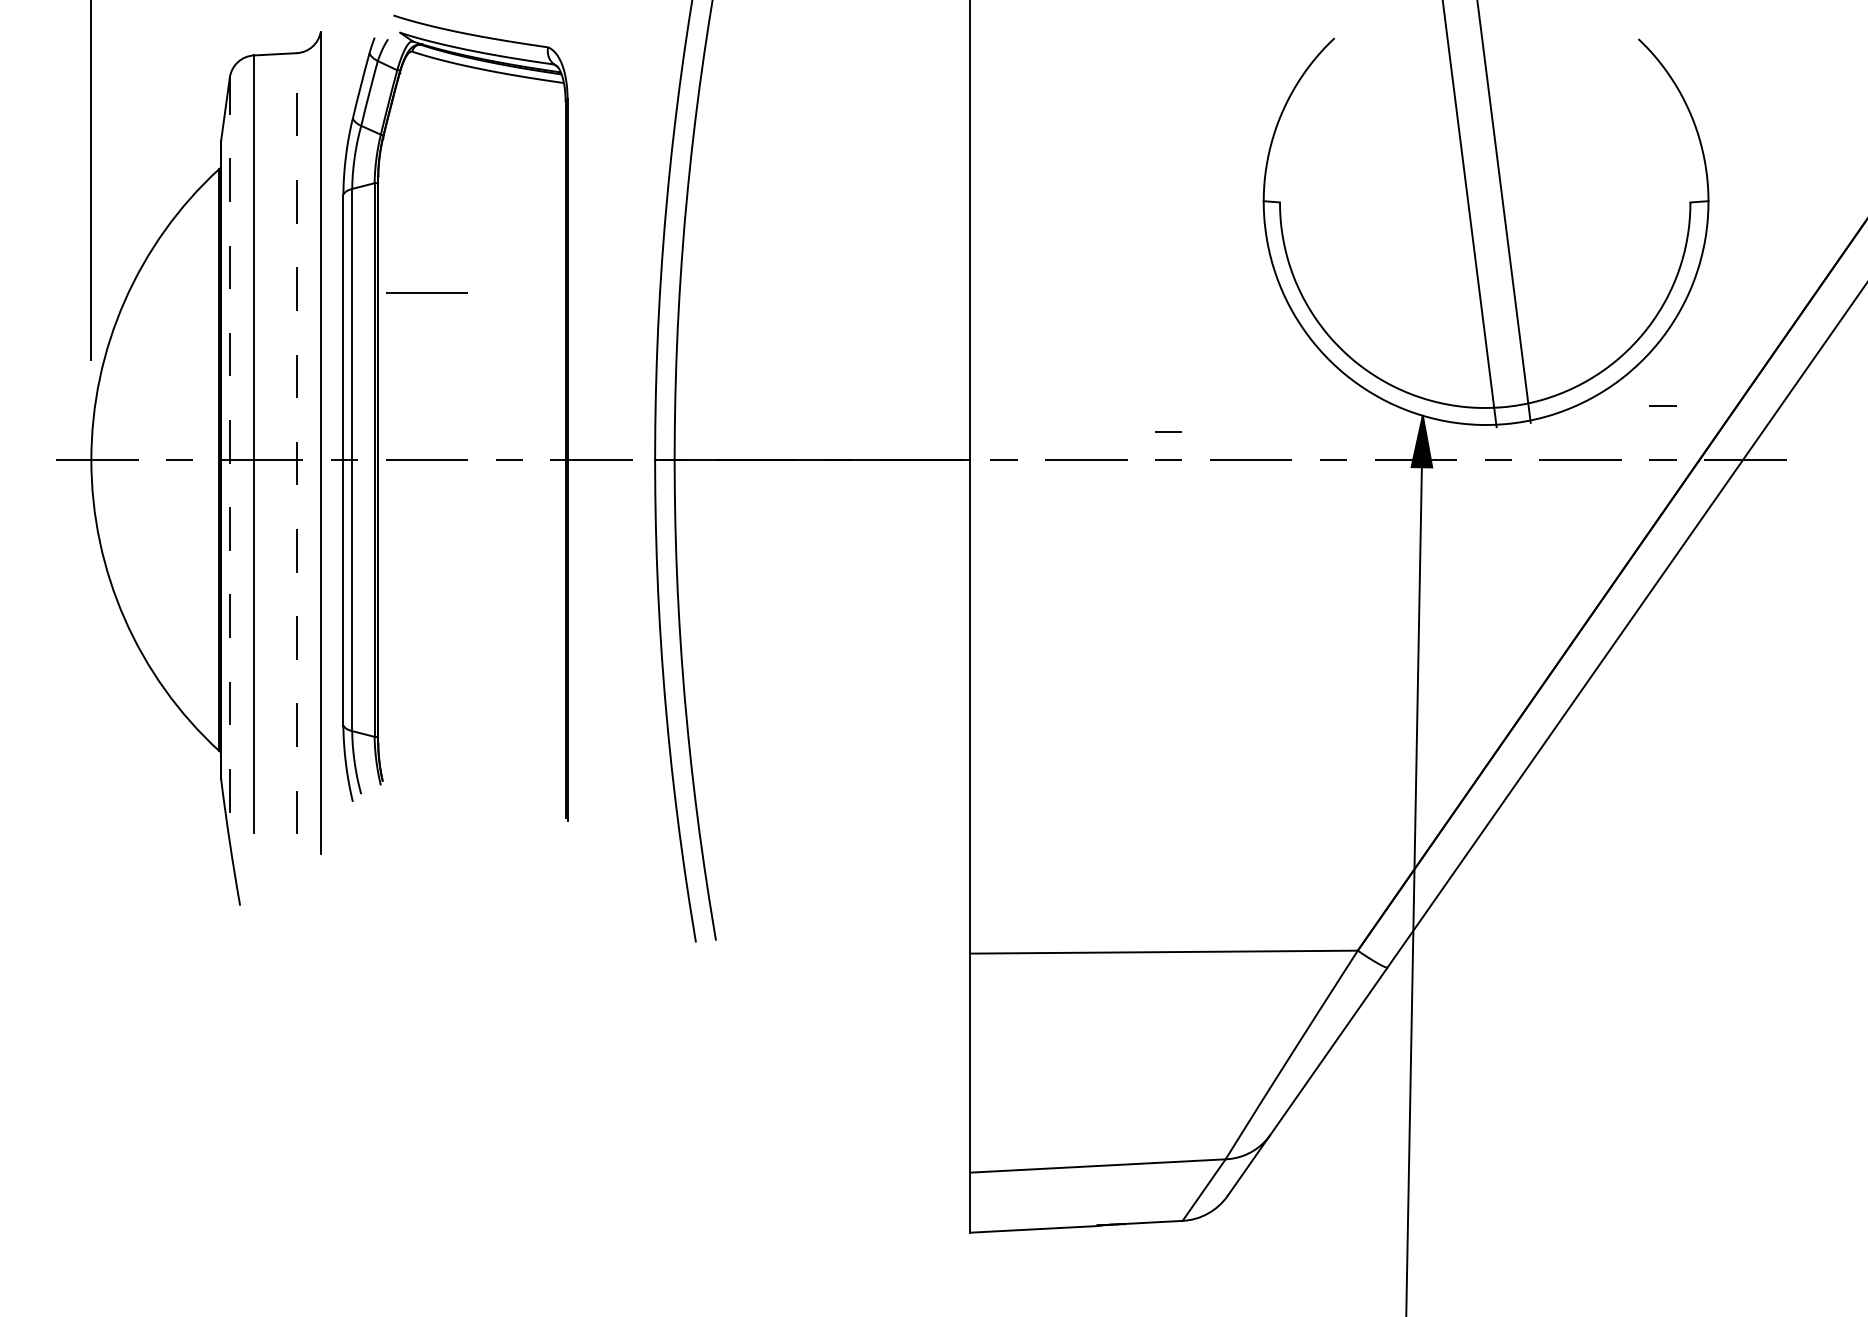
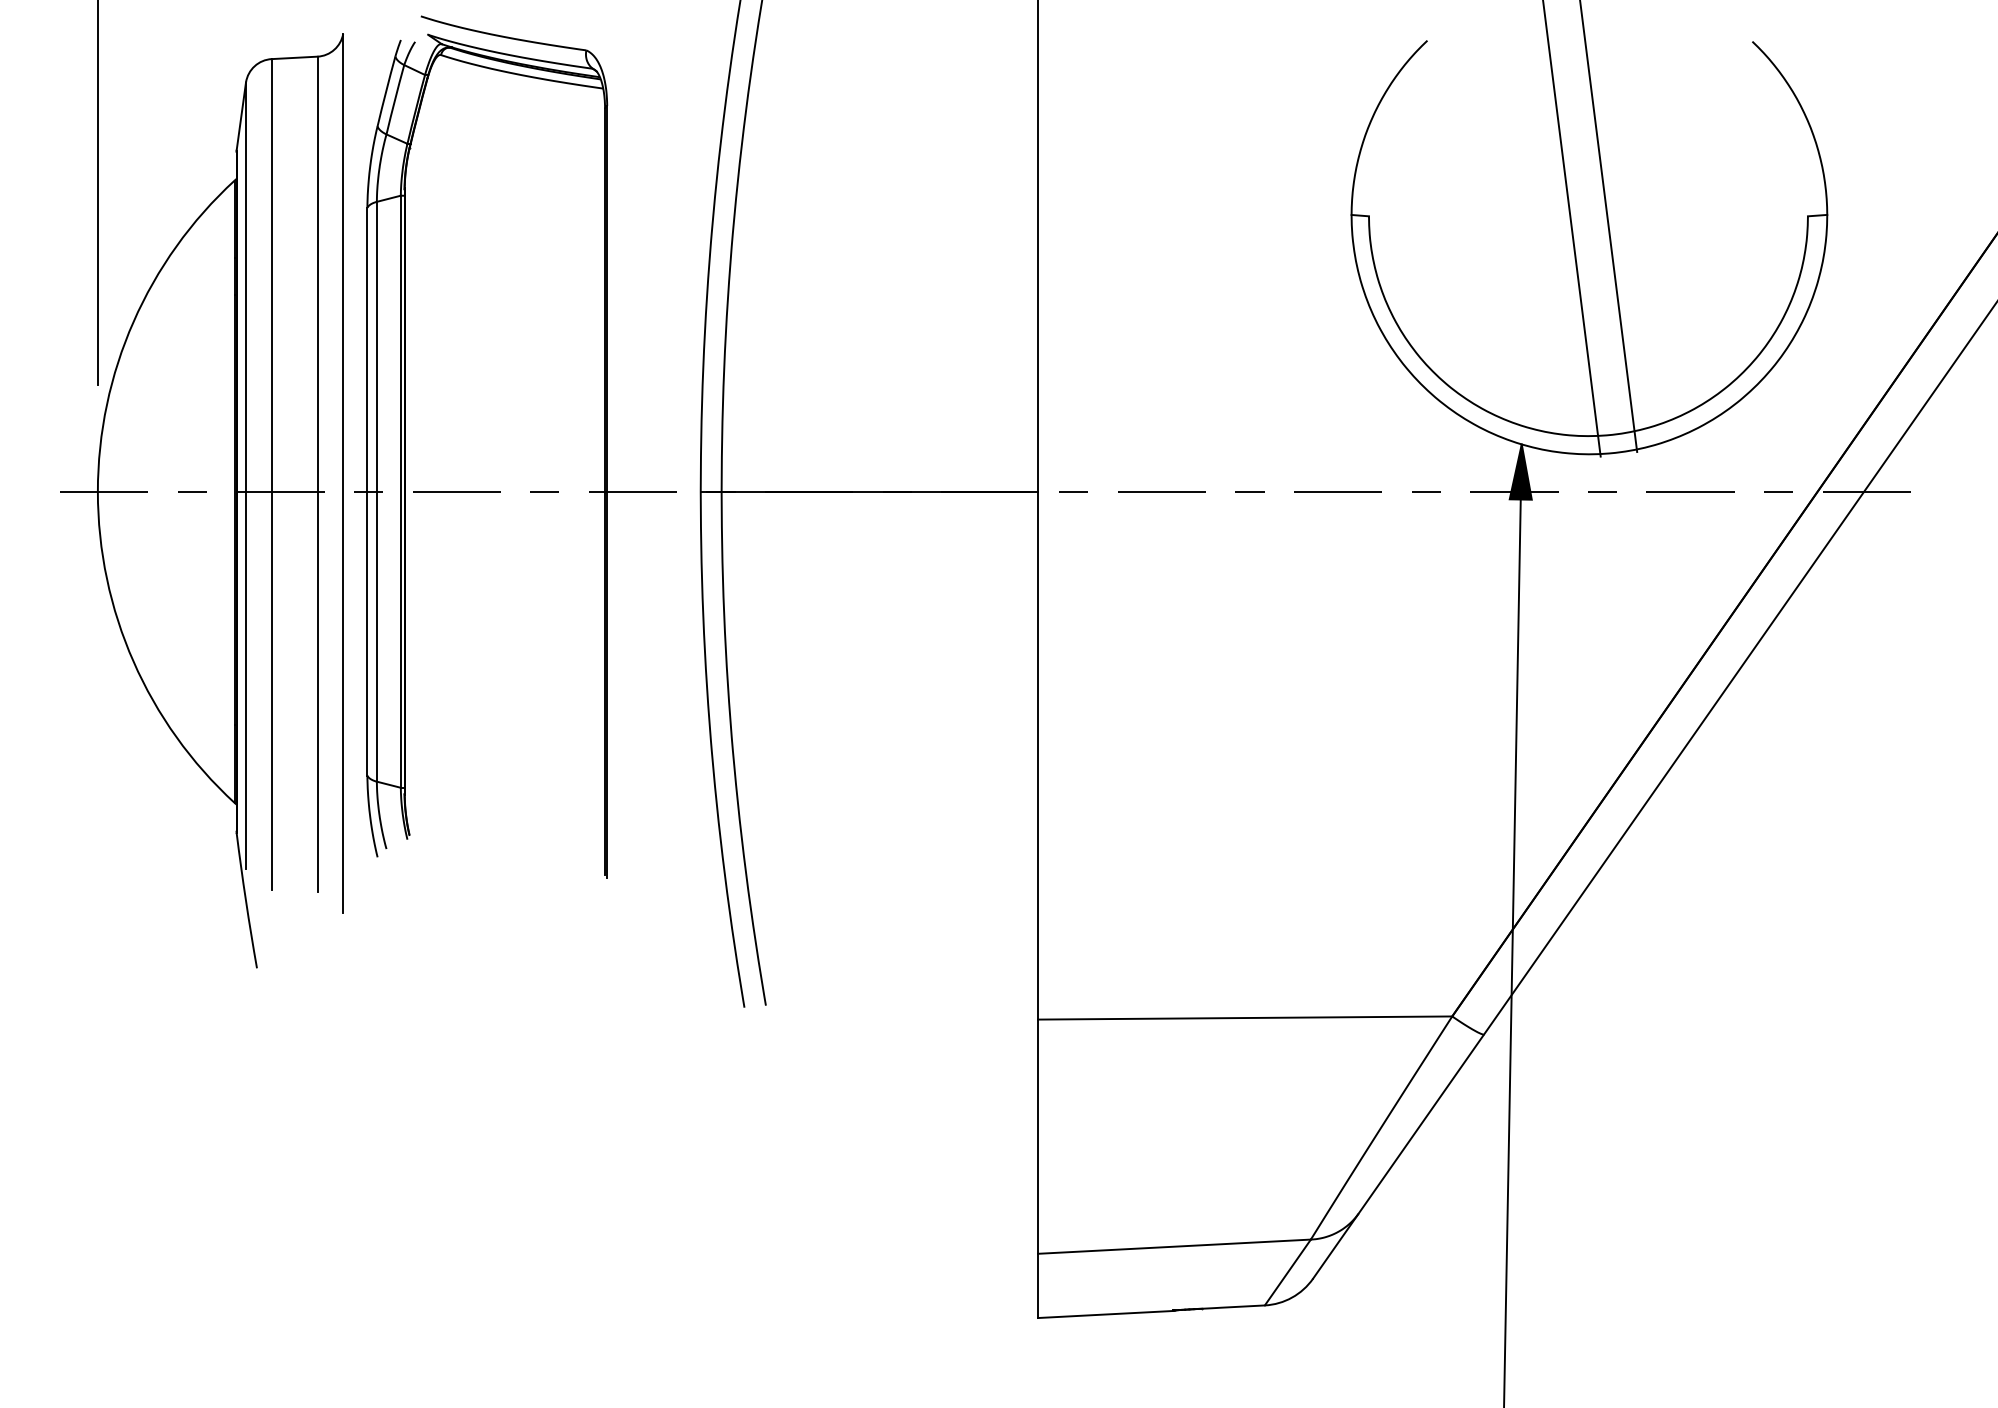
line: (426, 292) -> (456, 312), removed
line: (1662, 405) -> (1778, 433), removed
line: (1168, 431) -> (1249, 461), removed
line: (296, 443) -> (317, 474), dashed -> solid
line: (230, 444) -> (246, 475), dashed -> solid

